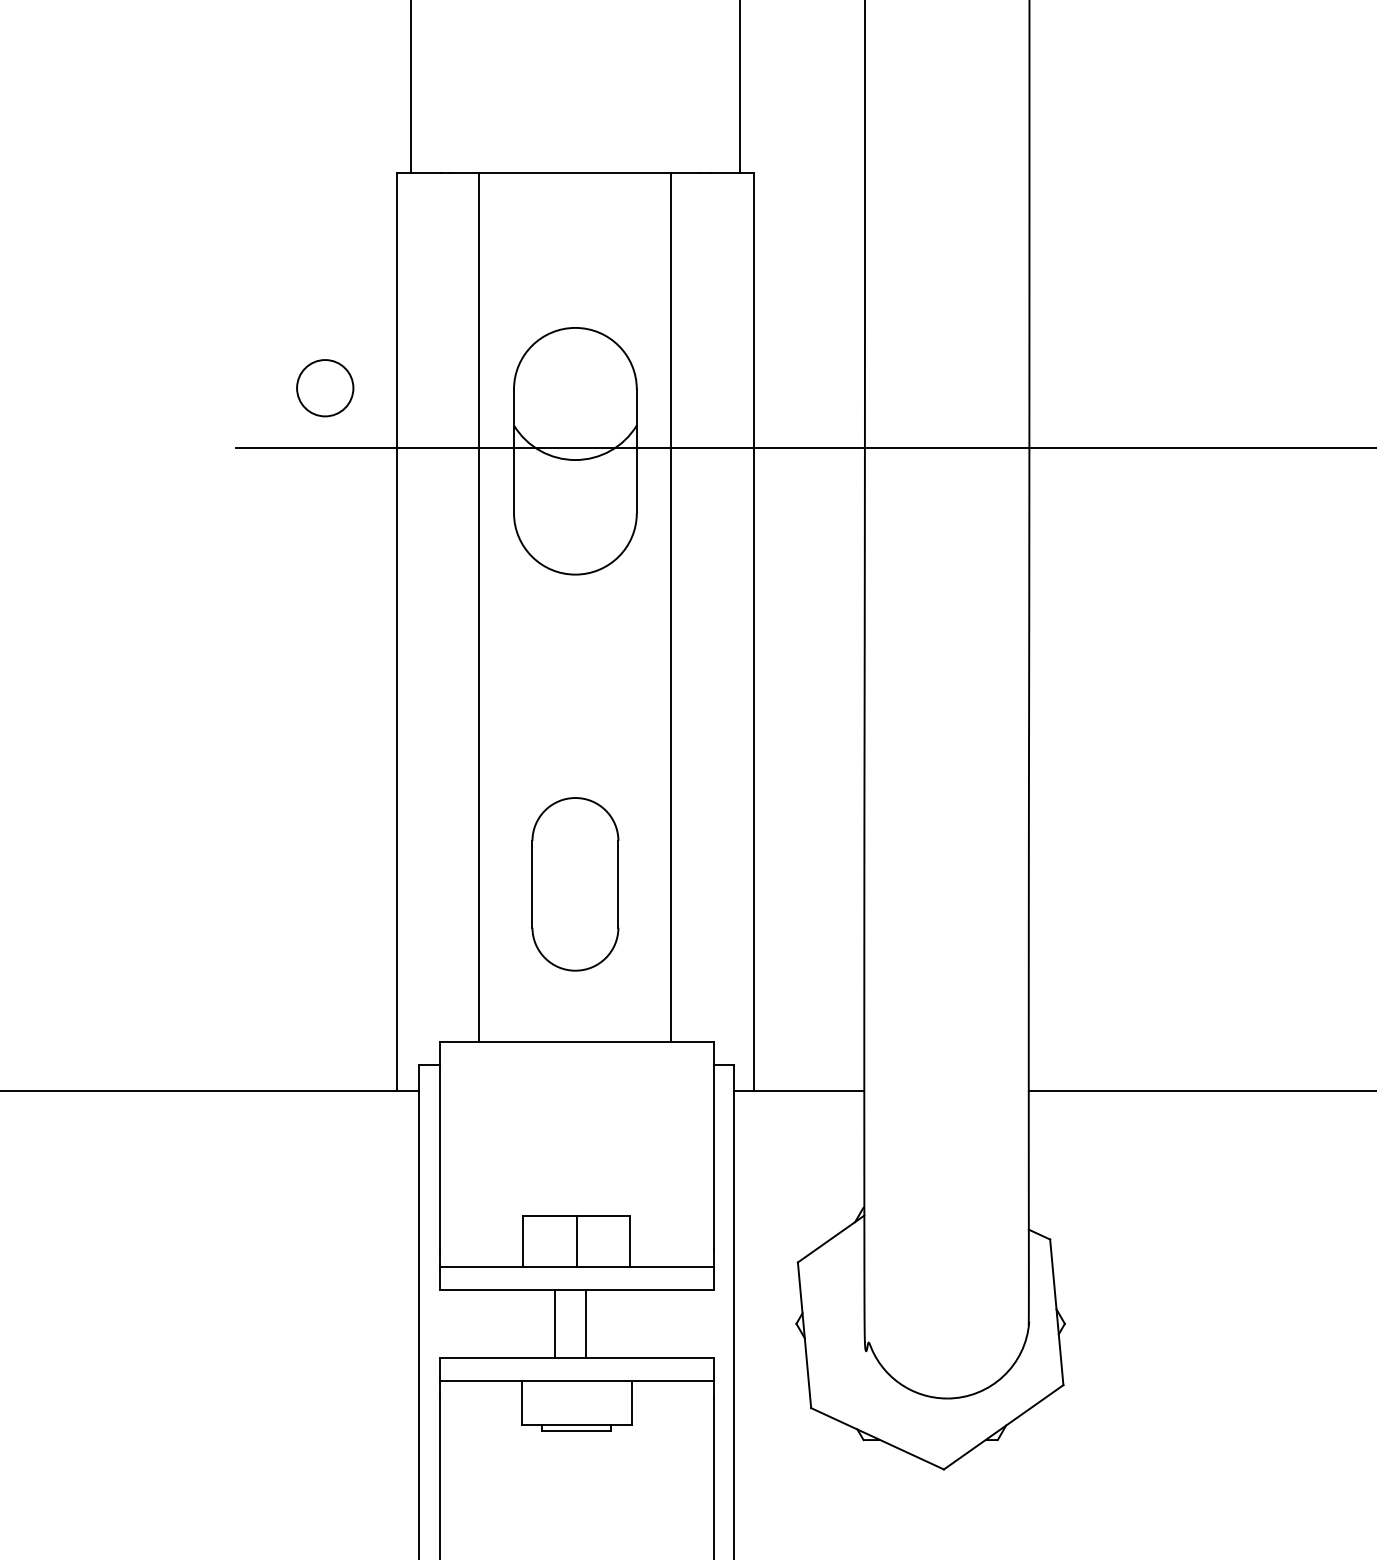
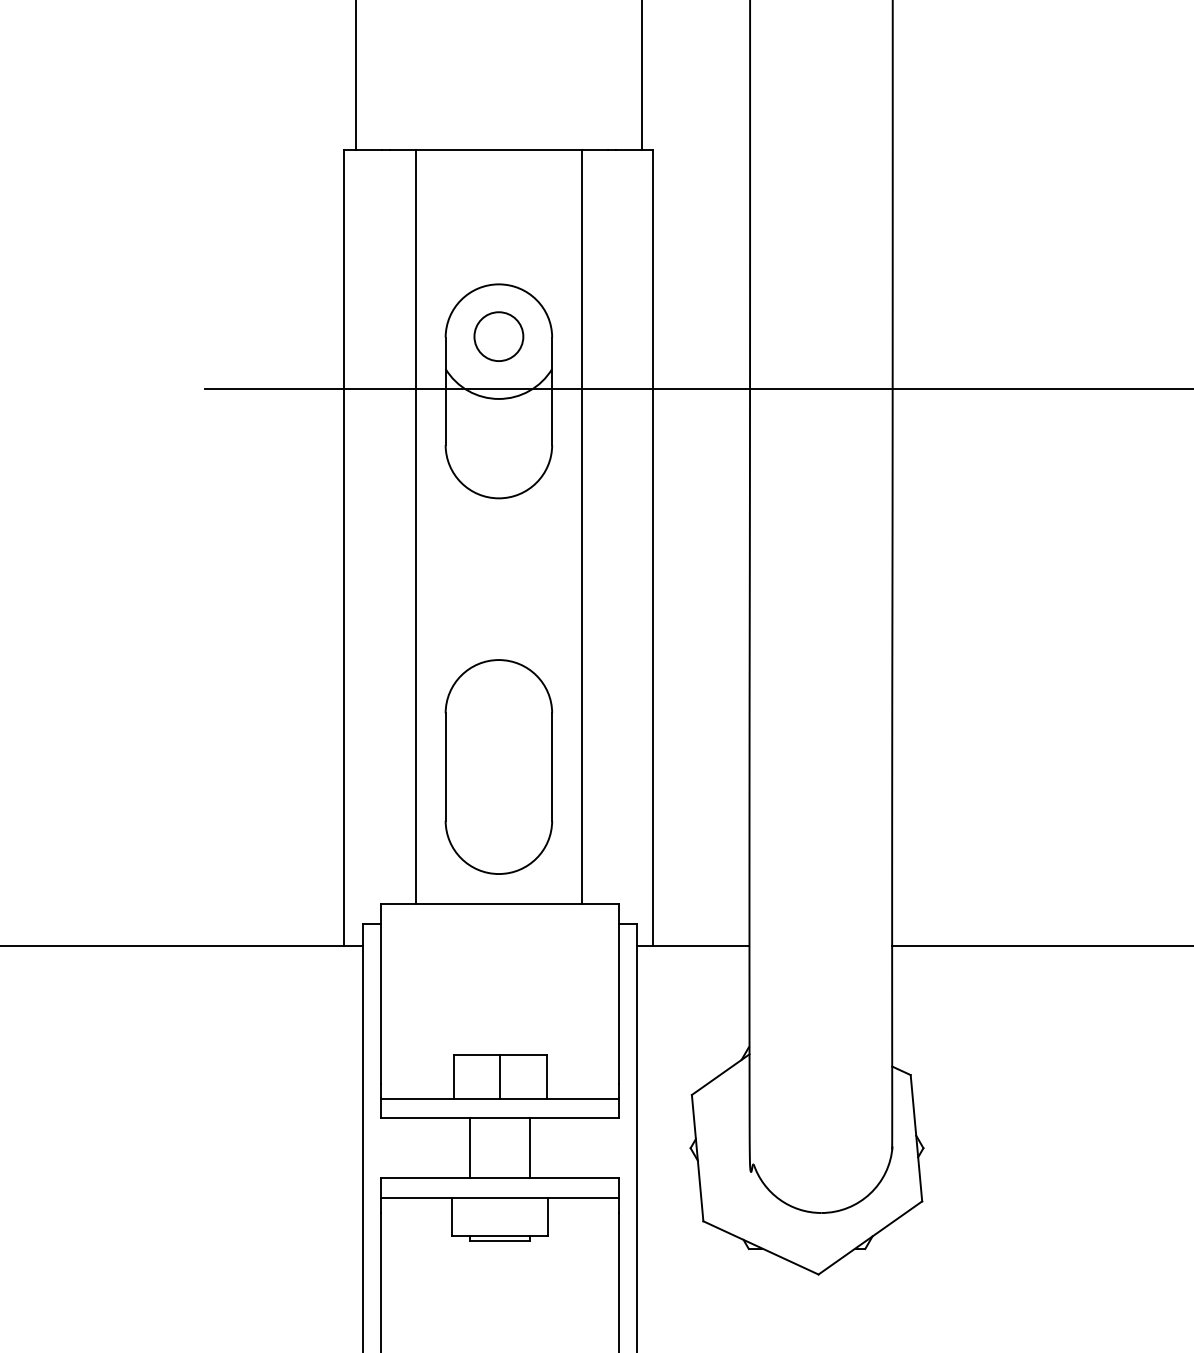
circle: (324, 388) -> (498, 336), moved
part: (574, 883) -> (498, 766), size x1.43
line: (554, 1323) -> (529, 1147), moved
line: (586, 1323) -> (470, 1147), moved

